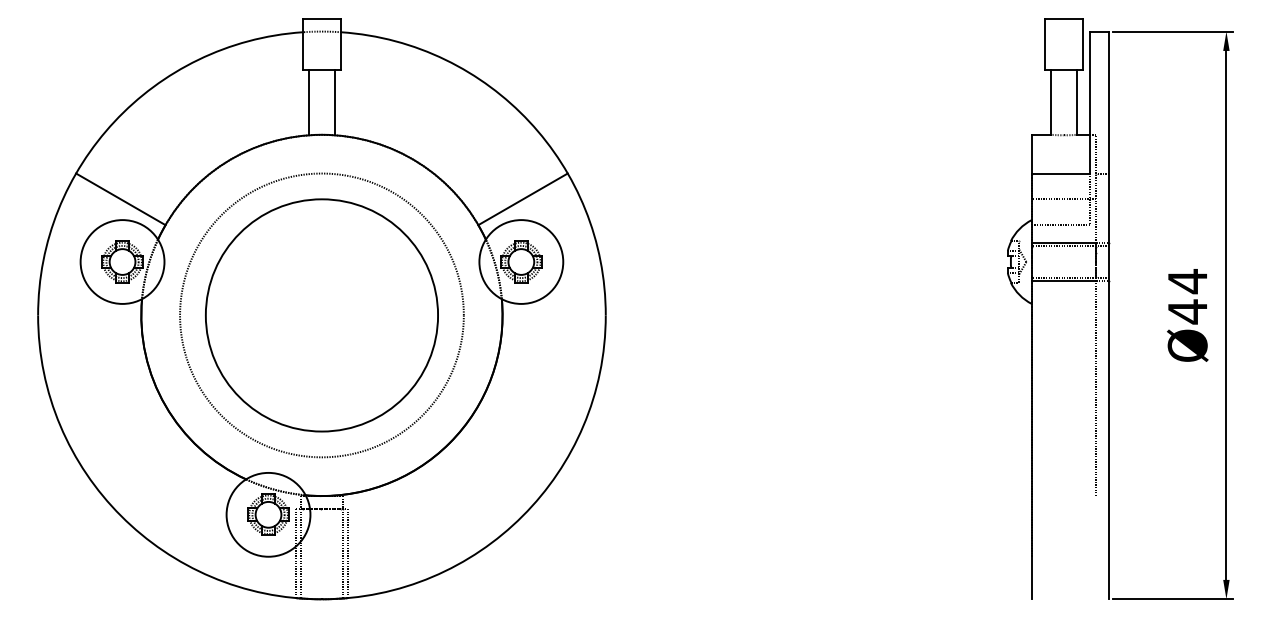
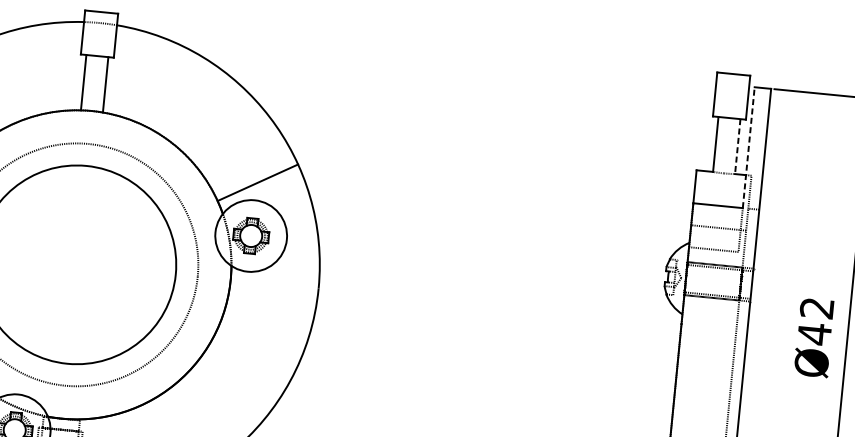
line: (1089, 102) -> (748, 147), solid -> dashed
line: (1076, 103) -> (737, 147), solid -> dashed
text: (1186, 281) -> (816, 308), Ø44 -> Ø42

